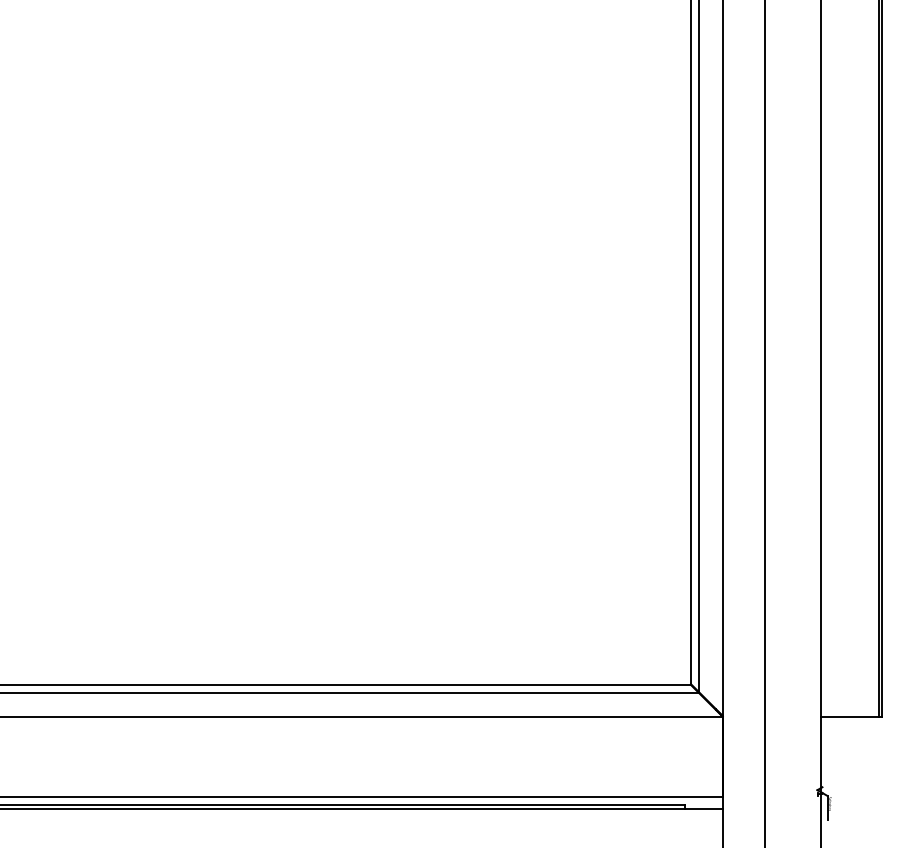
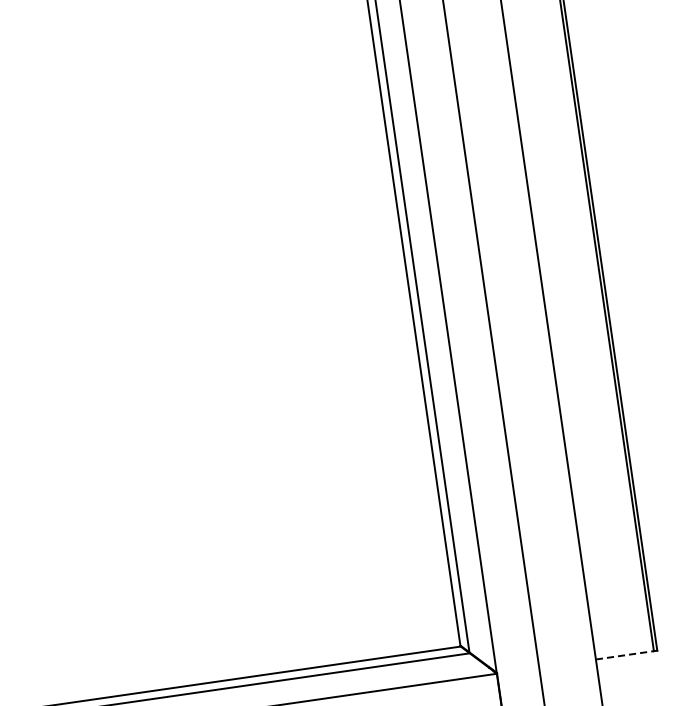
line: (850, 716) -> (625, 654), solid -> dashed

